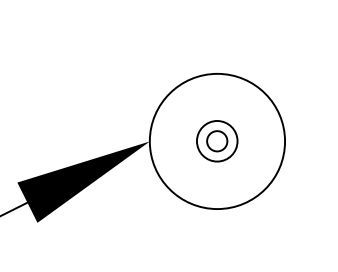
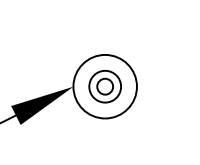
part: (215, 141) -> (104, 86), size x1.67

